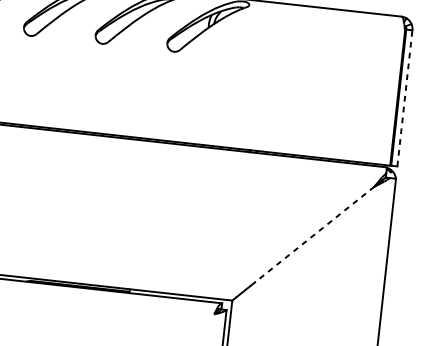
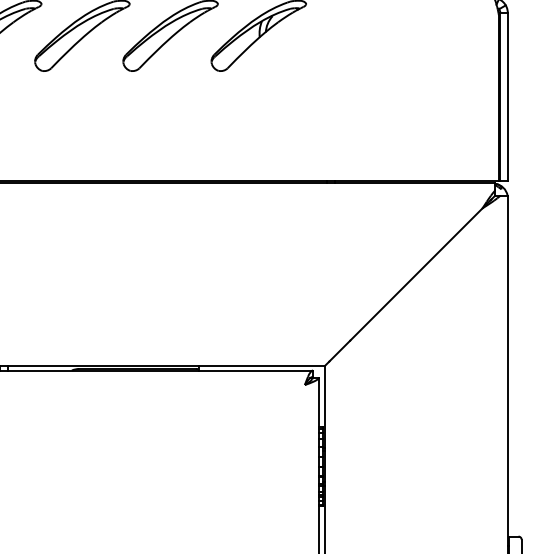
line: (404, 98) -> (507, 96), dashed -> solid
line: (314, 234) -> (416, 274), dashed -> solid

